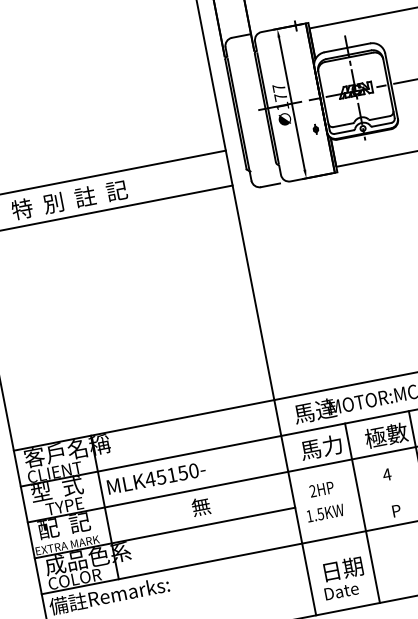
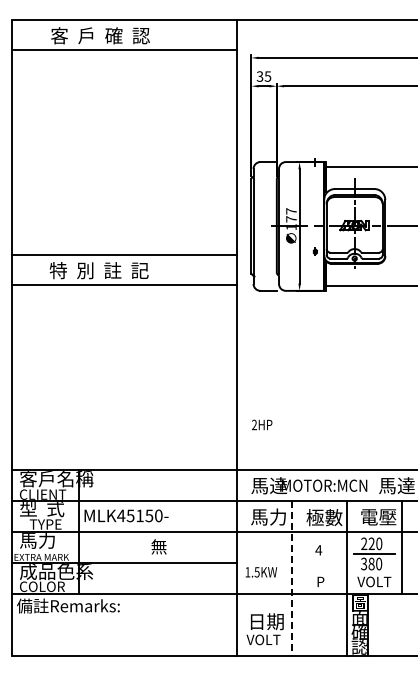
text: (322, 488) -> (262, 424), moved
line: (363, 513) -> (292, 578), solid -> dashed
text: (64, 525) -> (42, 540), 配  記 -> 馬力
text: (343, 590) -> (263, 639), Date -> VOLT

